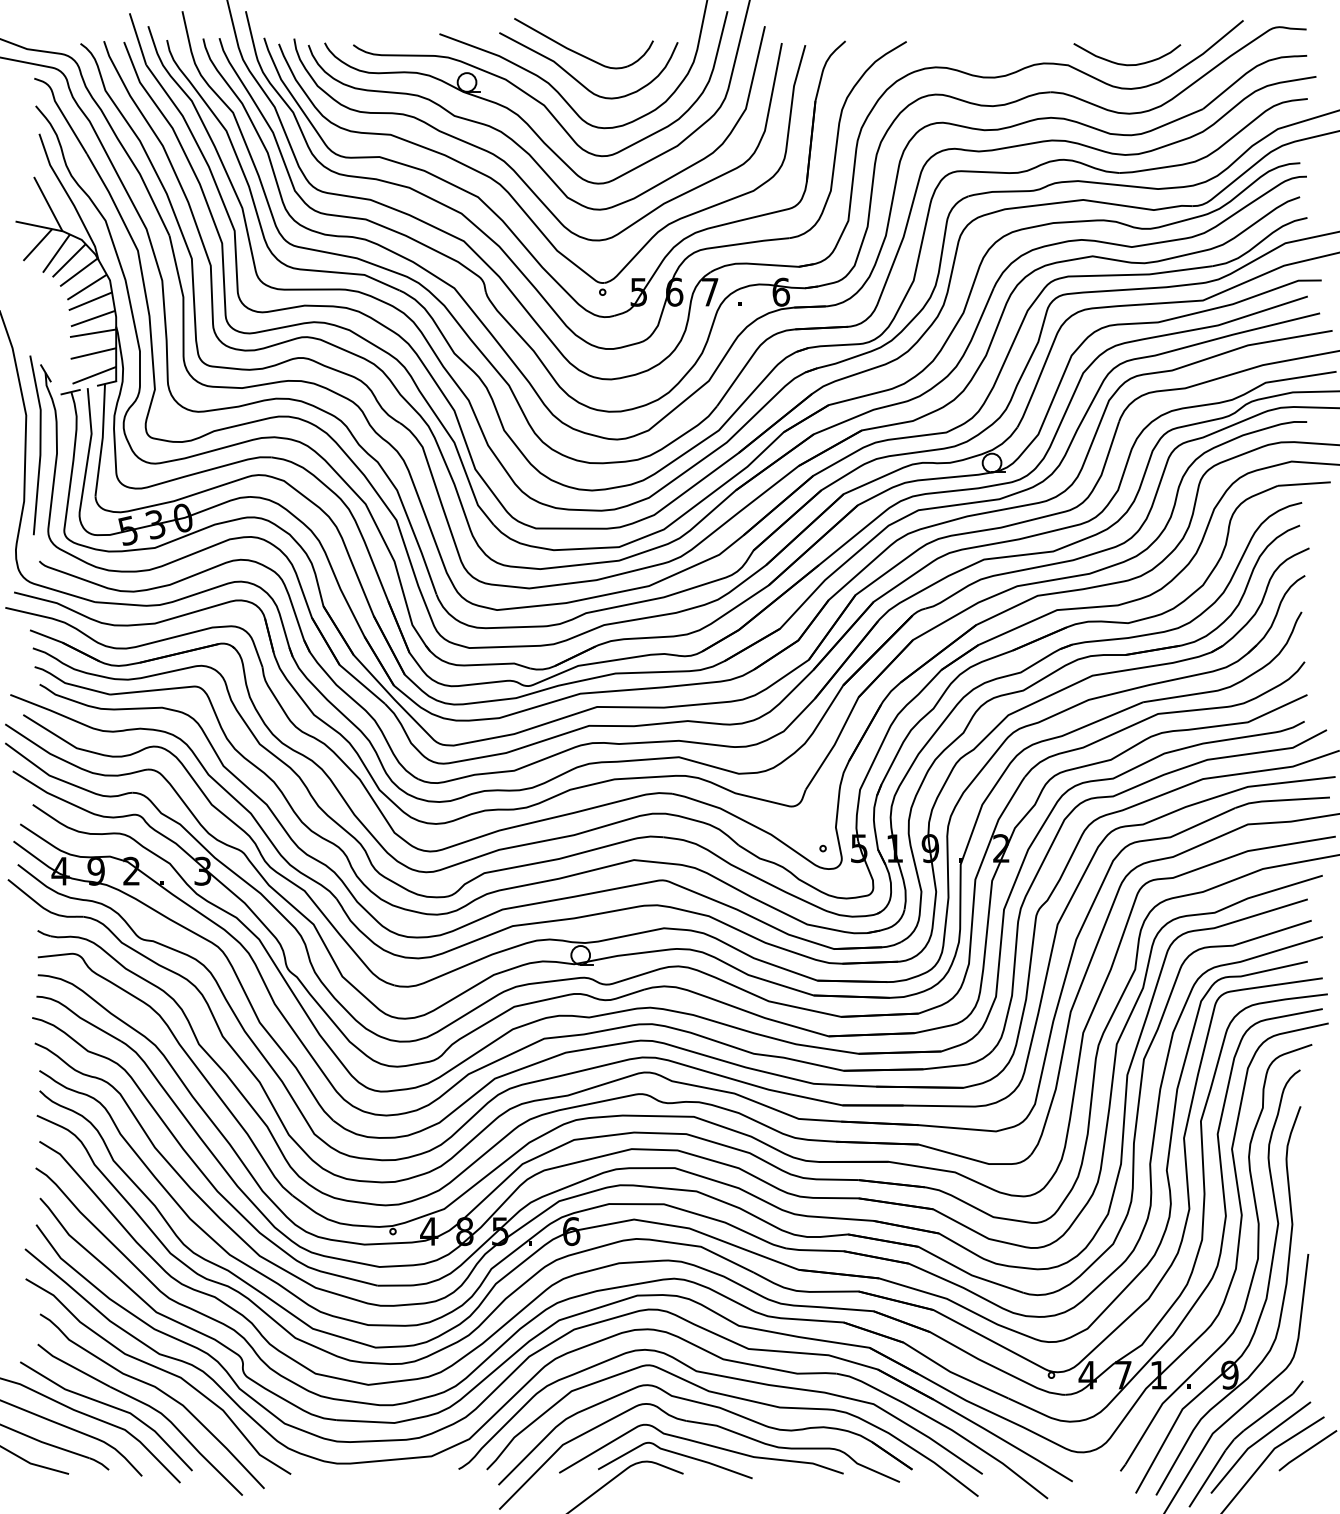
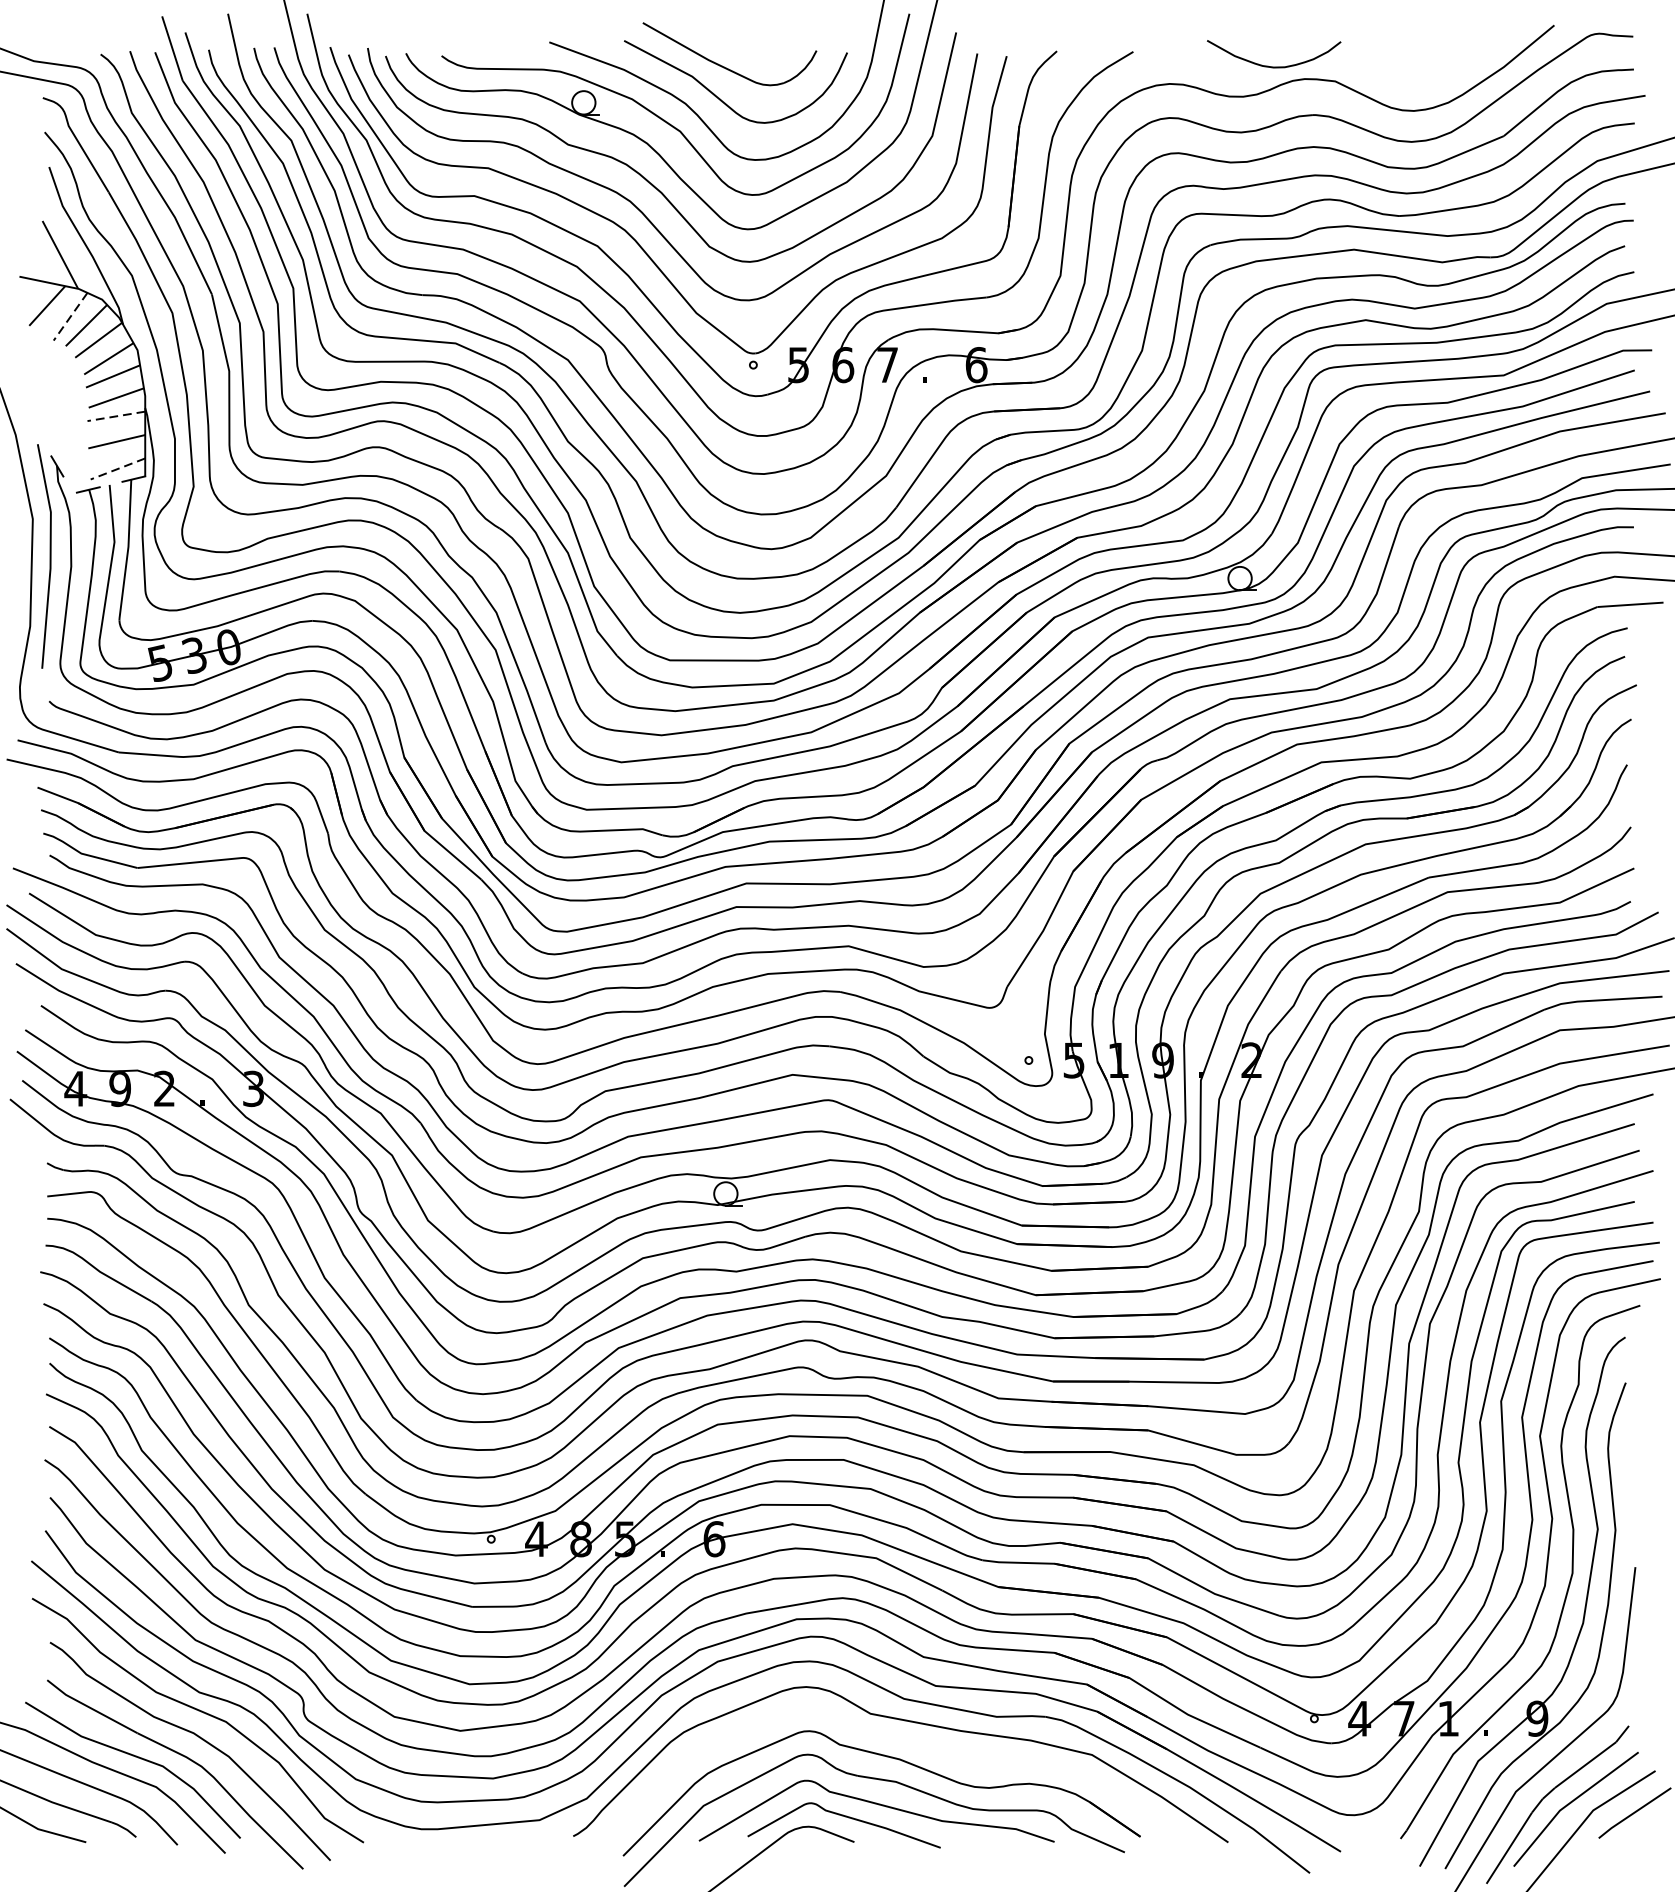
curve: (1123, 63) -> (1269, 65), moved
line: (56, 254) -> (70, 317), solid -> dashed
line: (92, 333) -> (115, 416), solid -> dashed
line: (93, 375) -> (116, 469), solid -> dashed
curve: (739, 1399) -> (924, 1749), removed

